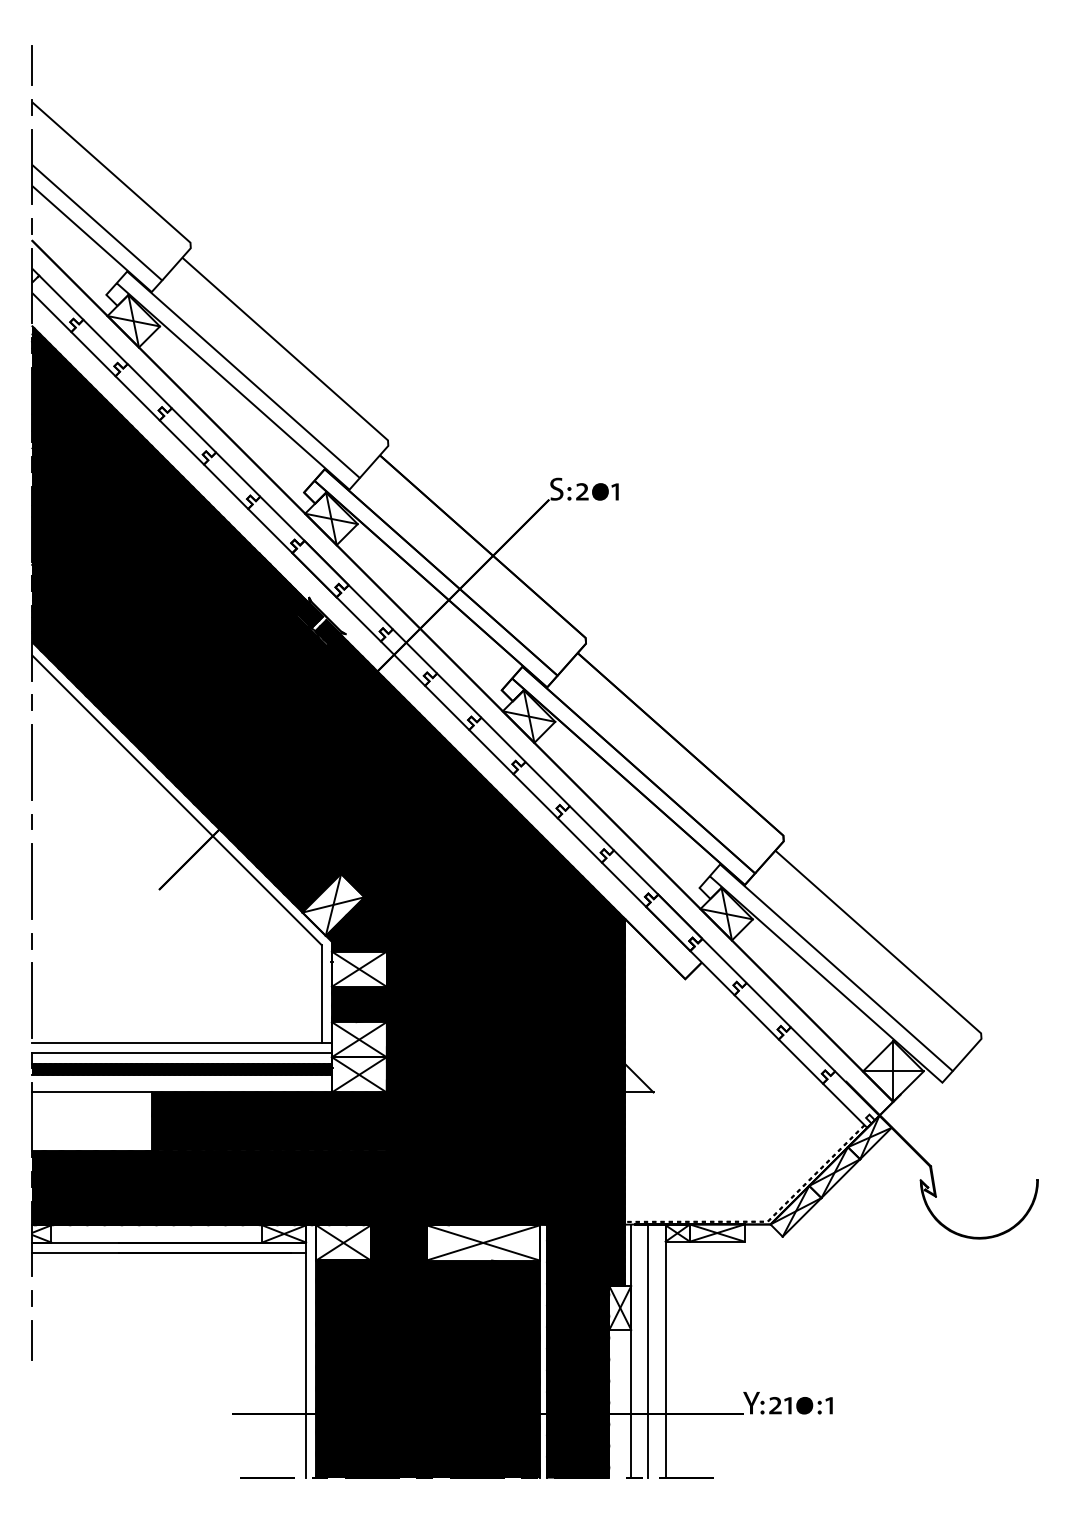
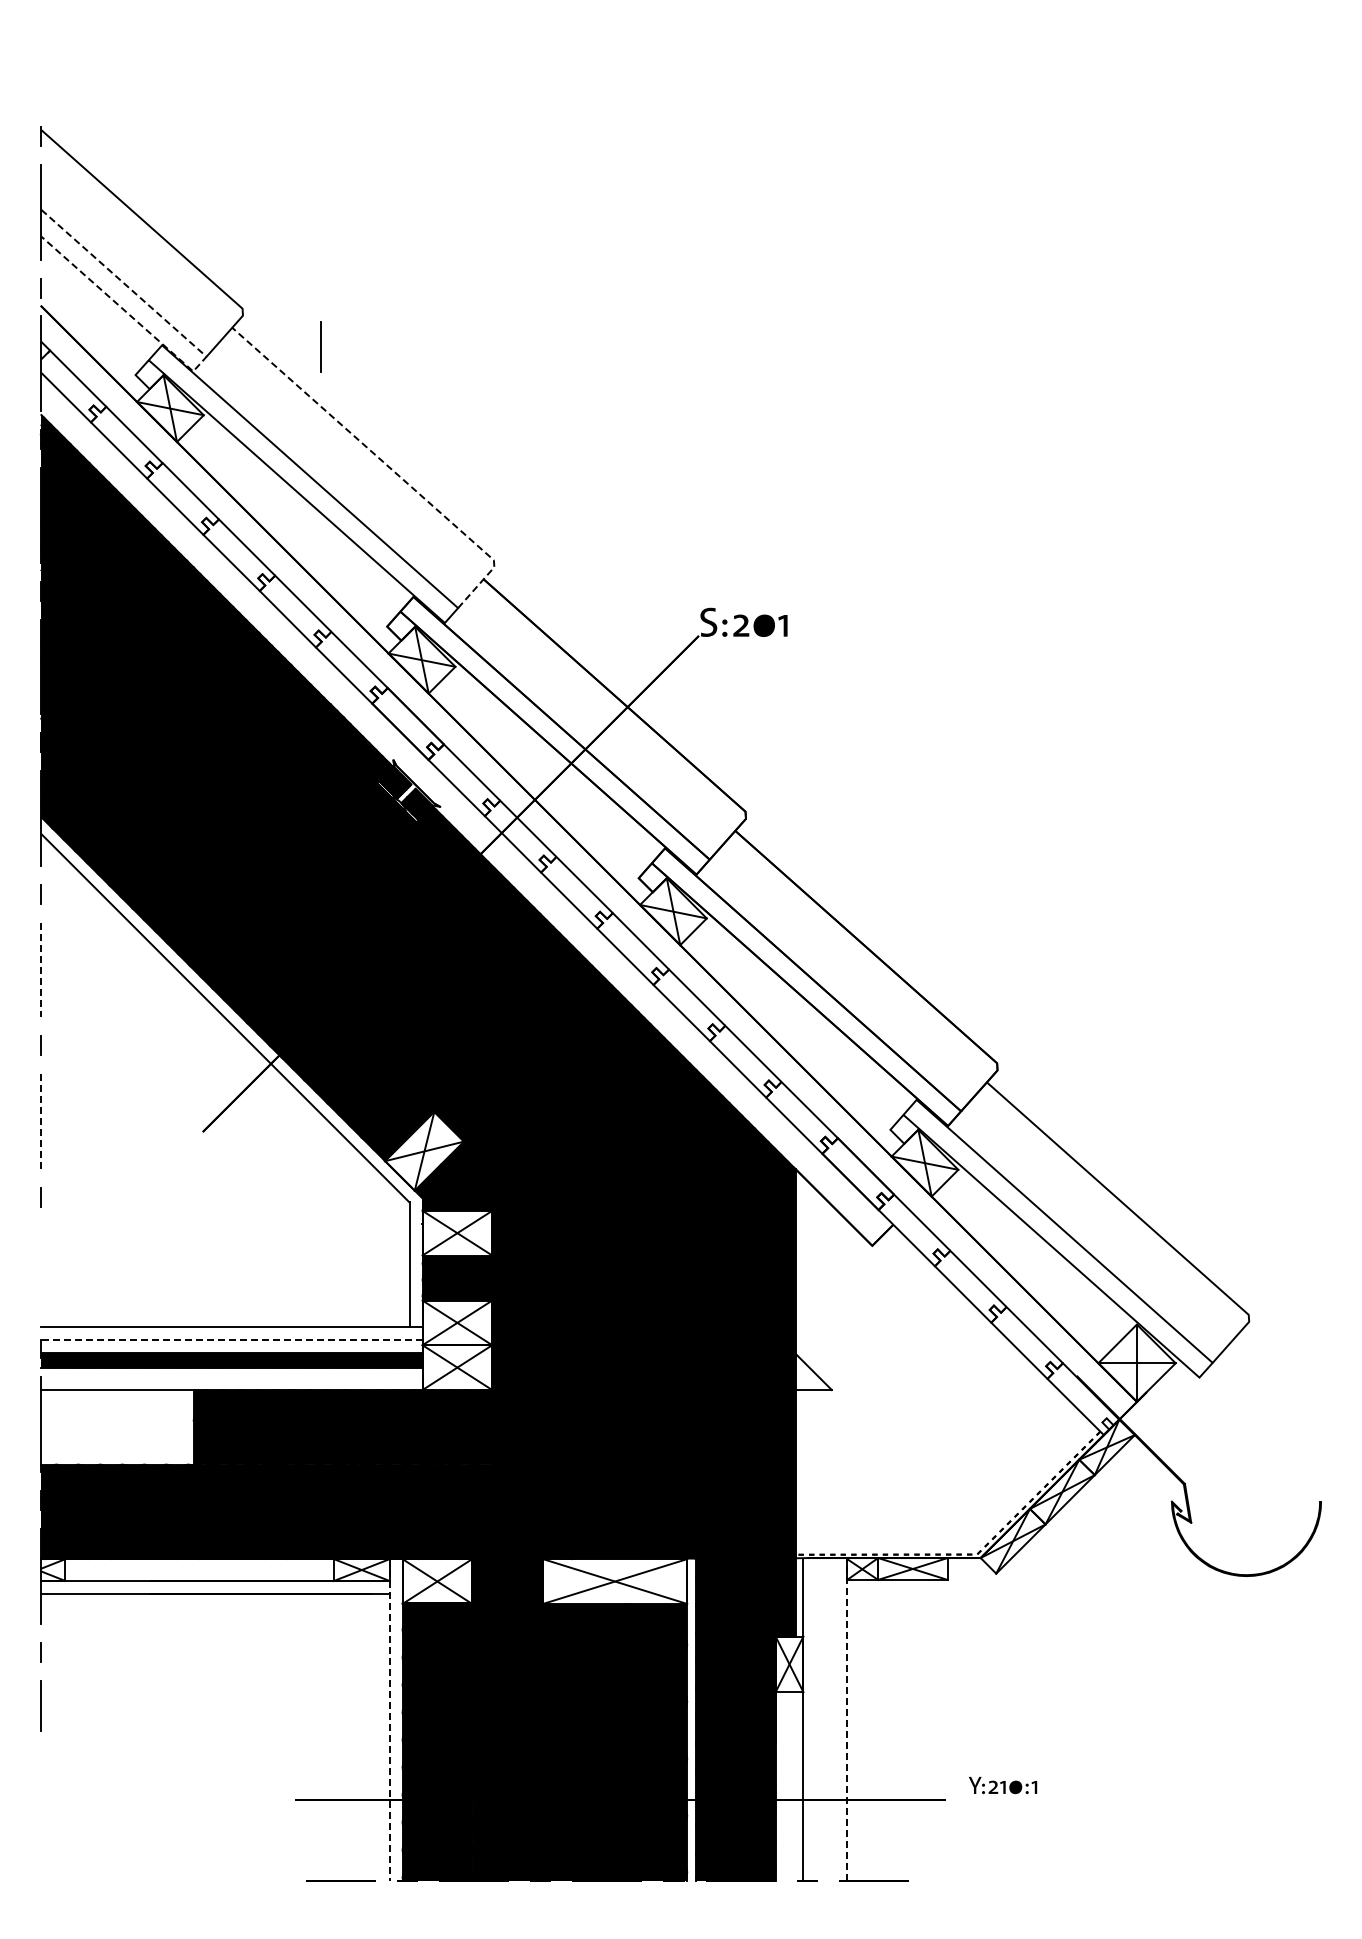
line: (31, 64) -> (320, 346), moved
line: (161, 281) -> (205, 357), solid -> dashed
line: (303, 365) -> (386, 464), solid -> dashed
line: (32, 762) -> (41, 970), solid -> dashed
line: (32, 882) -> (41, 1122), solid -> dashed
line: (32, 1000) -> (41, 1272), removed
line: (182, 1053) -> (232, 1340), solid -> dashed
line: (305, 1351) -> (389, 1719), solid -> dashed
line: (648, 1351) -> (825, 1719), removed
line: (665, 1351) -> (847, 1719), solid -> dashed
part: (787, 1403) -> (1002, 1785), size x0.6

